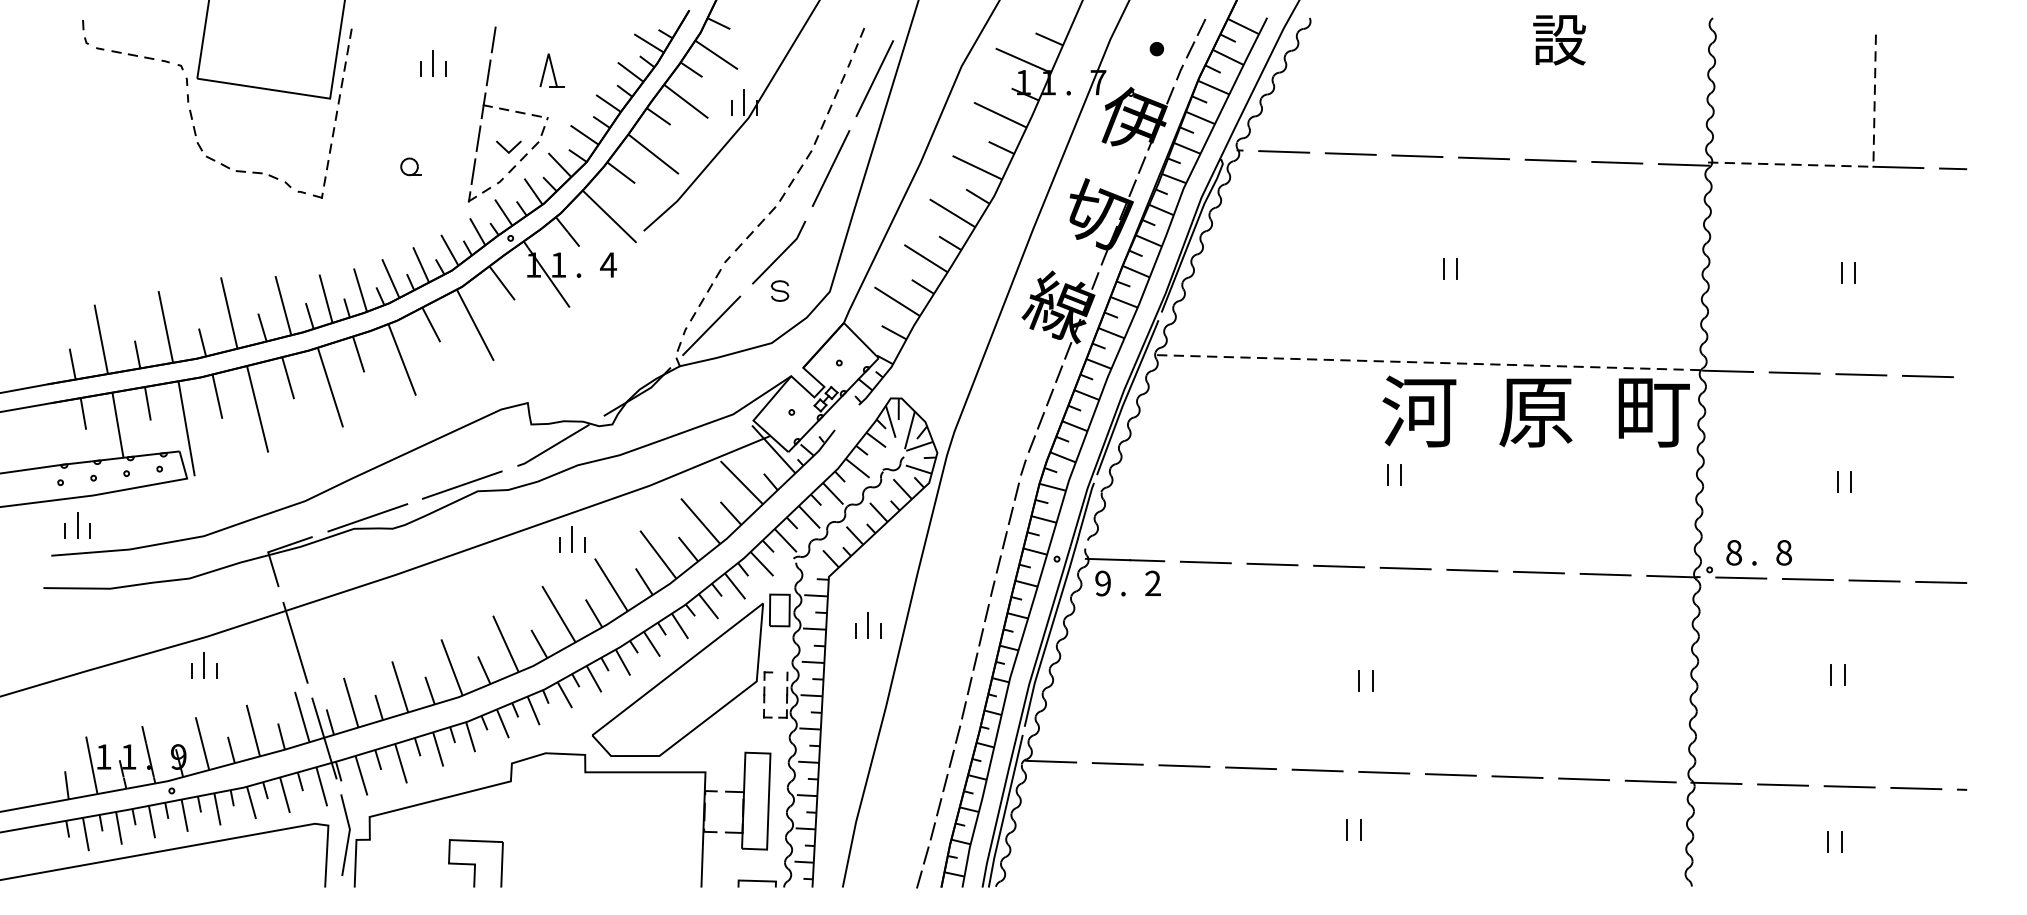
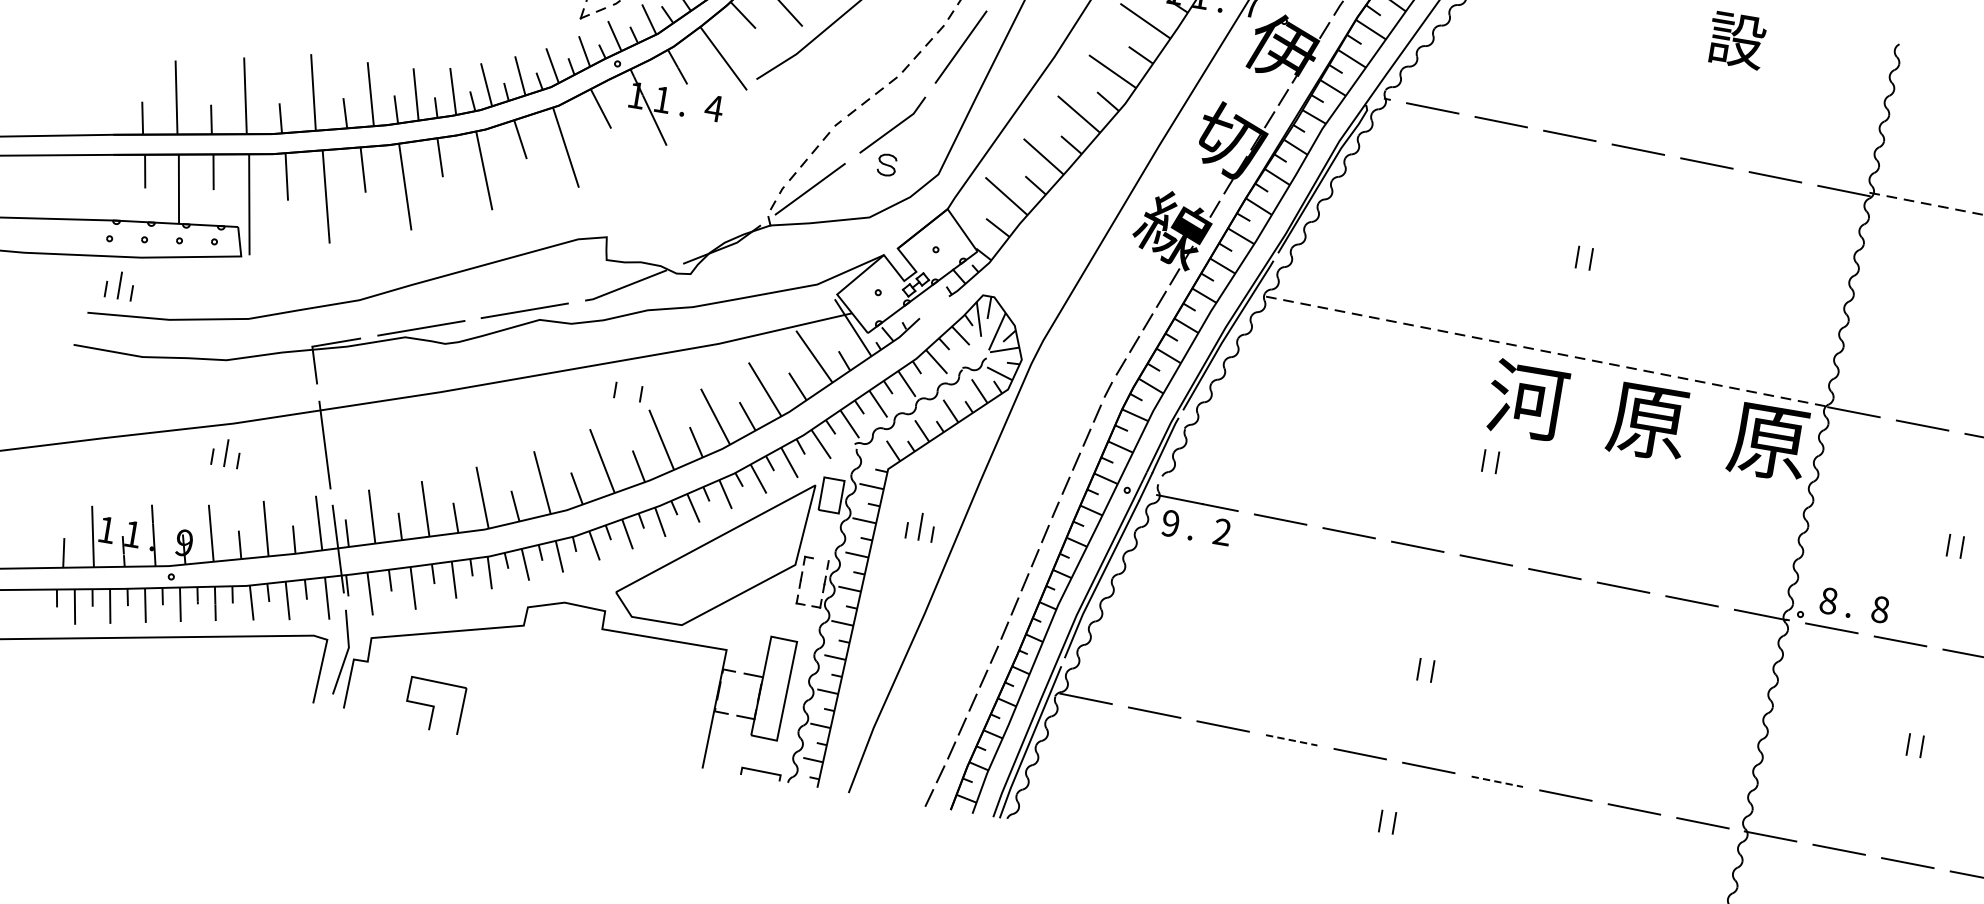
text: (1652, 412) -> (1768, 441), 町 -> 原
line: (572, 539) -> (629, 386), removed
line: (1251, 768) -> (1292, 740), solid -> dashed
line: (1450, 774) -> (1496, 781), solid -> dashed
part: (475, 863) -> (434, 705), moved

